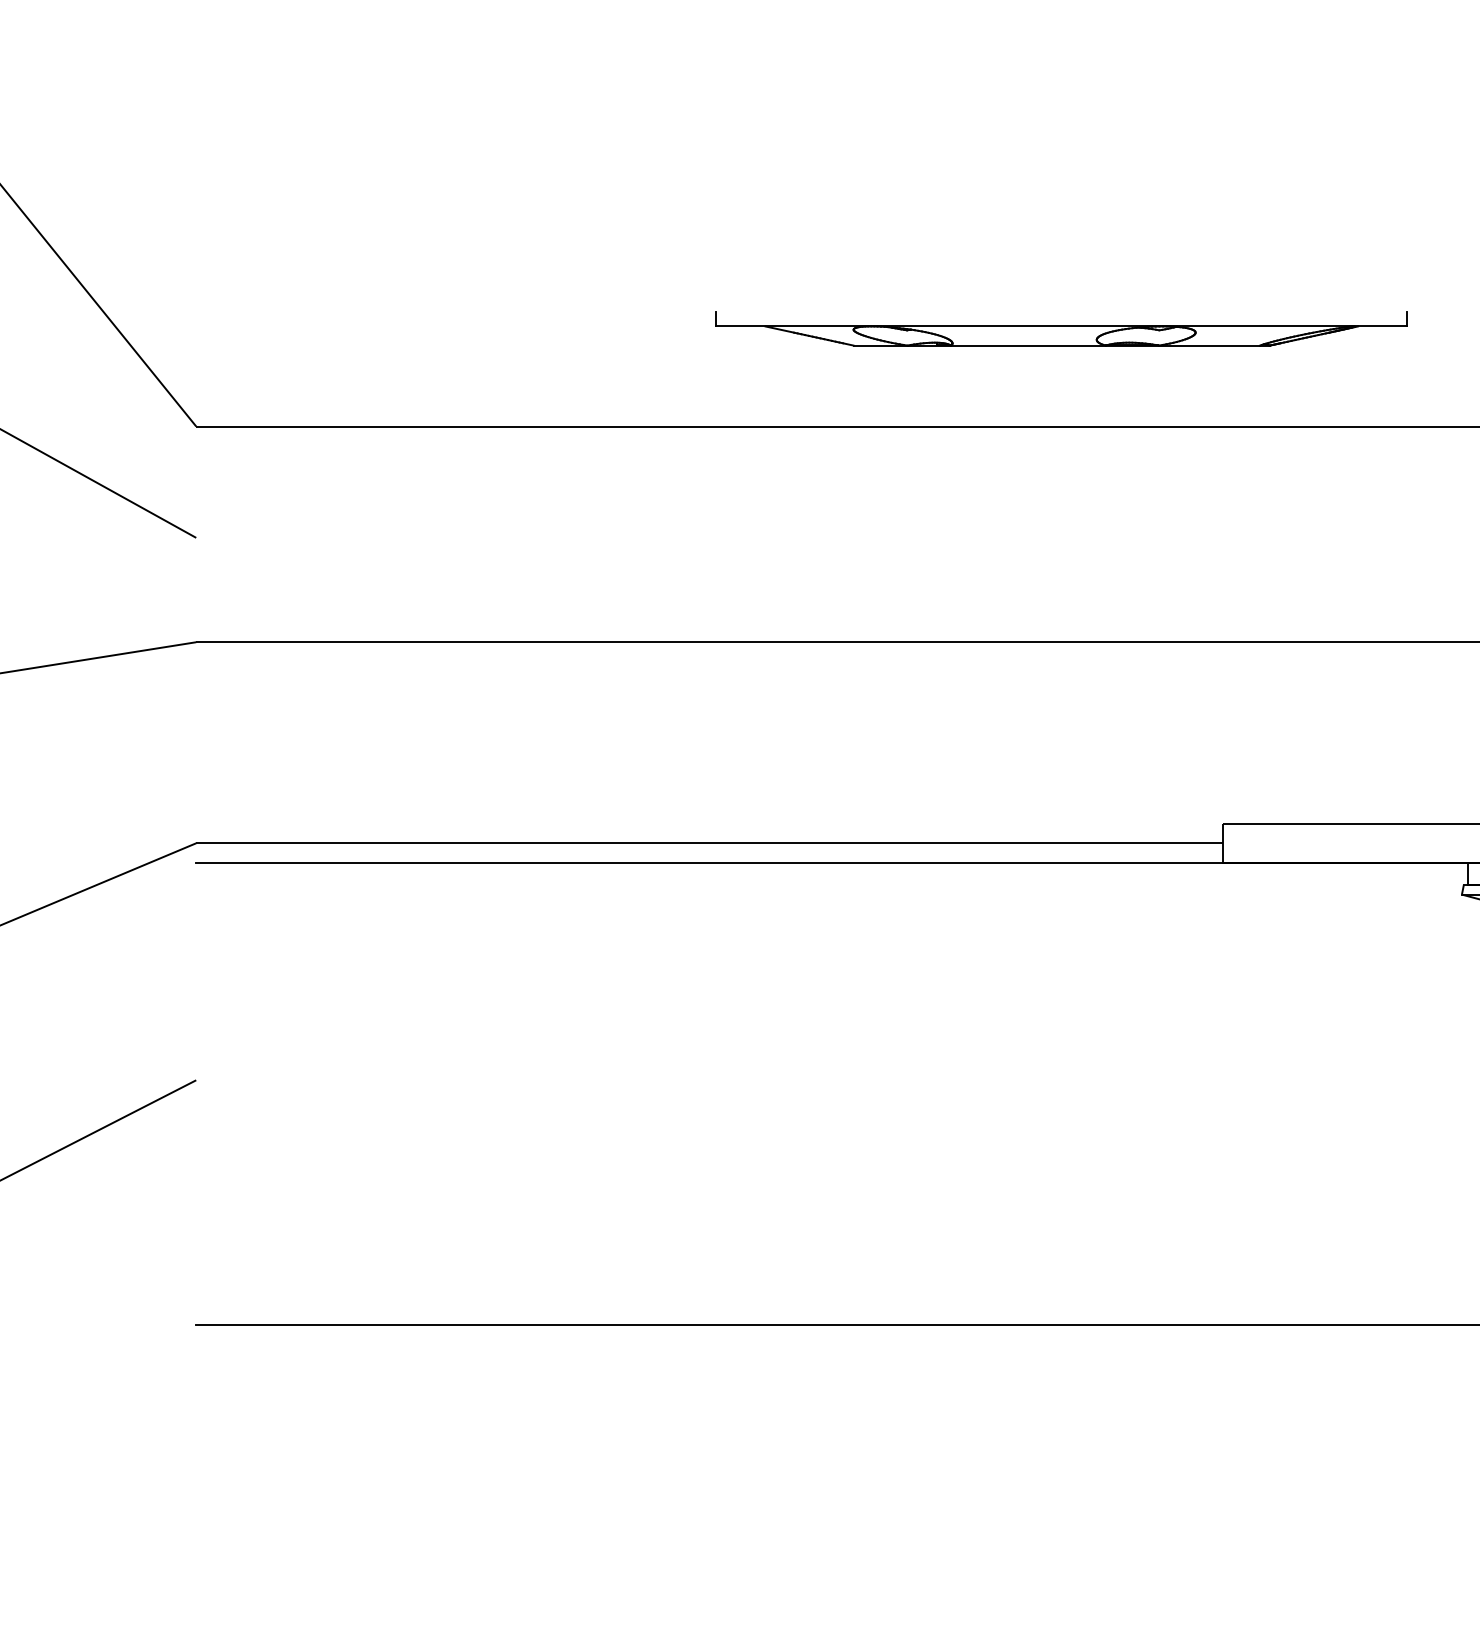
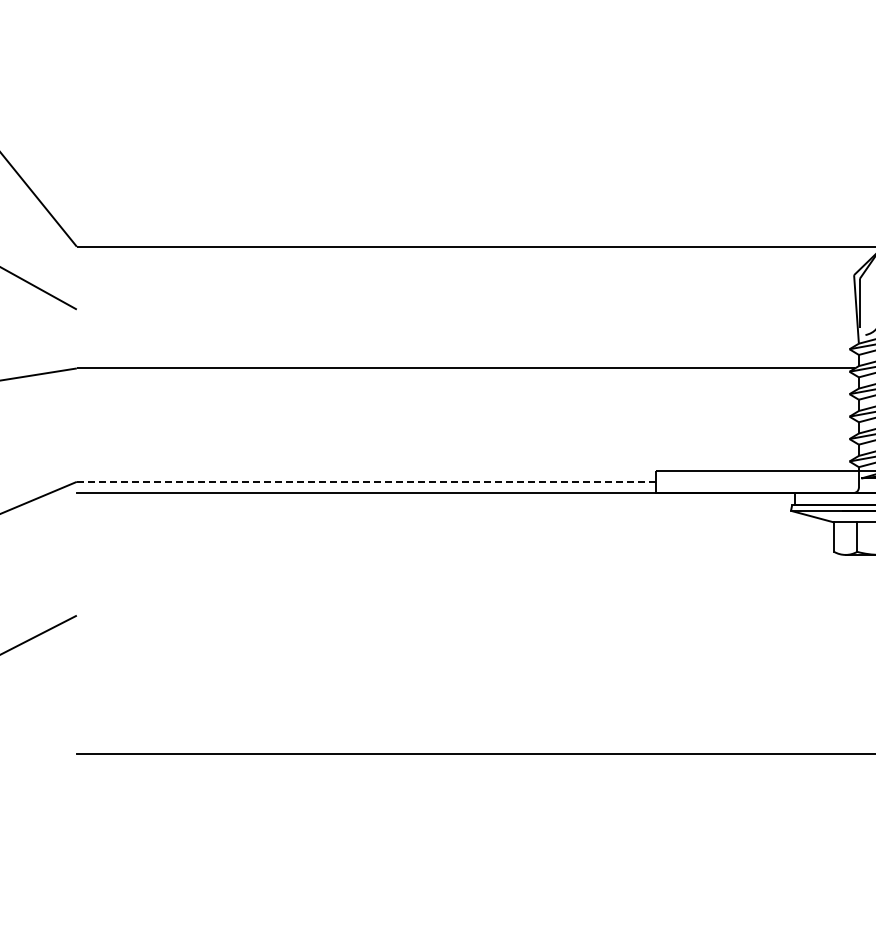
part: (1060, 328) -> (564, 191), removed
line: (709, 842) -> (366, 481), solid -> dashed

